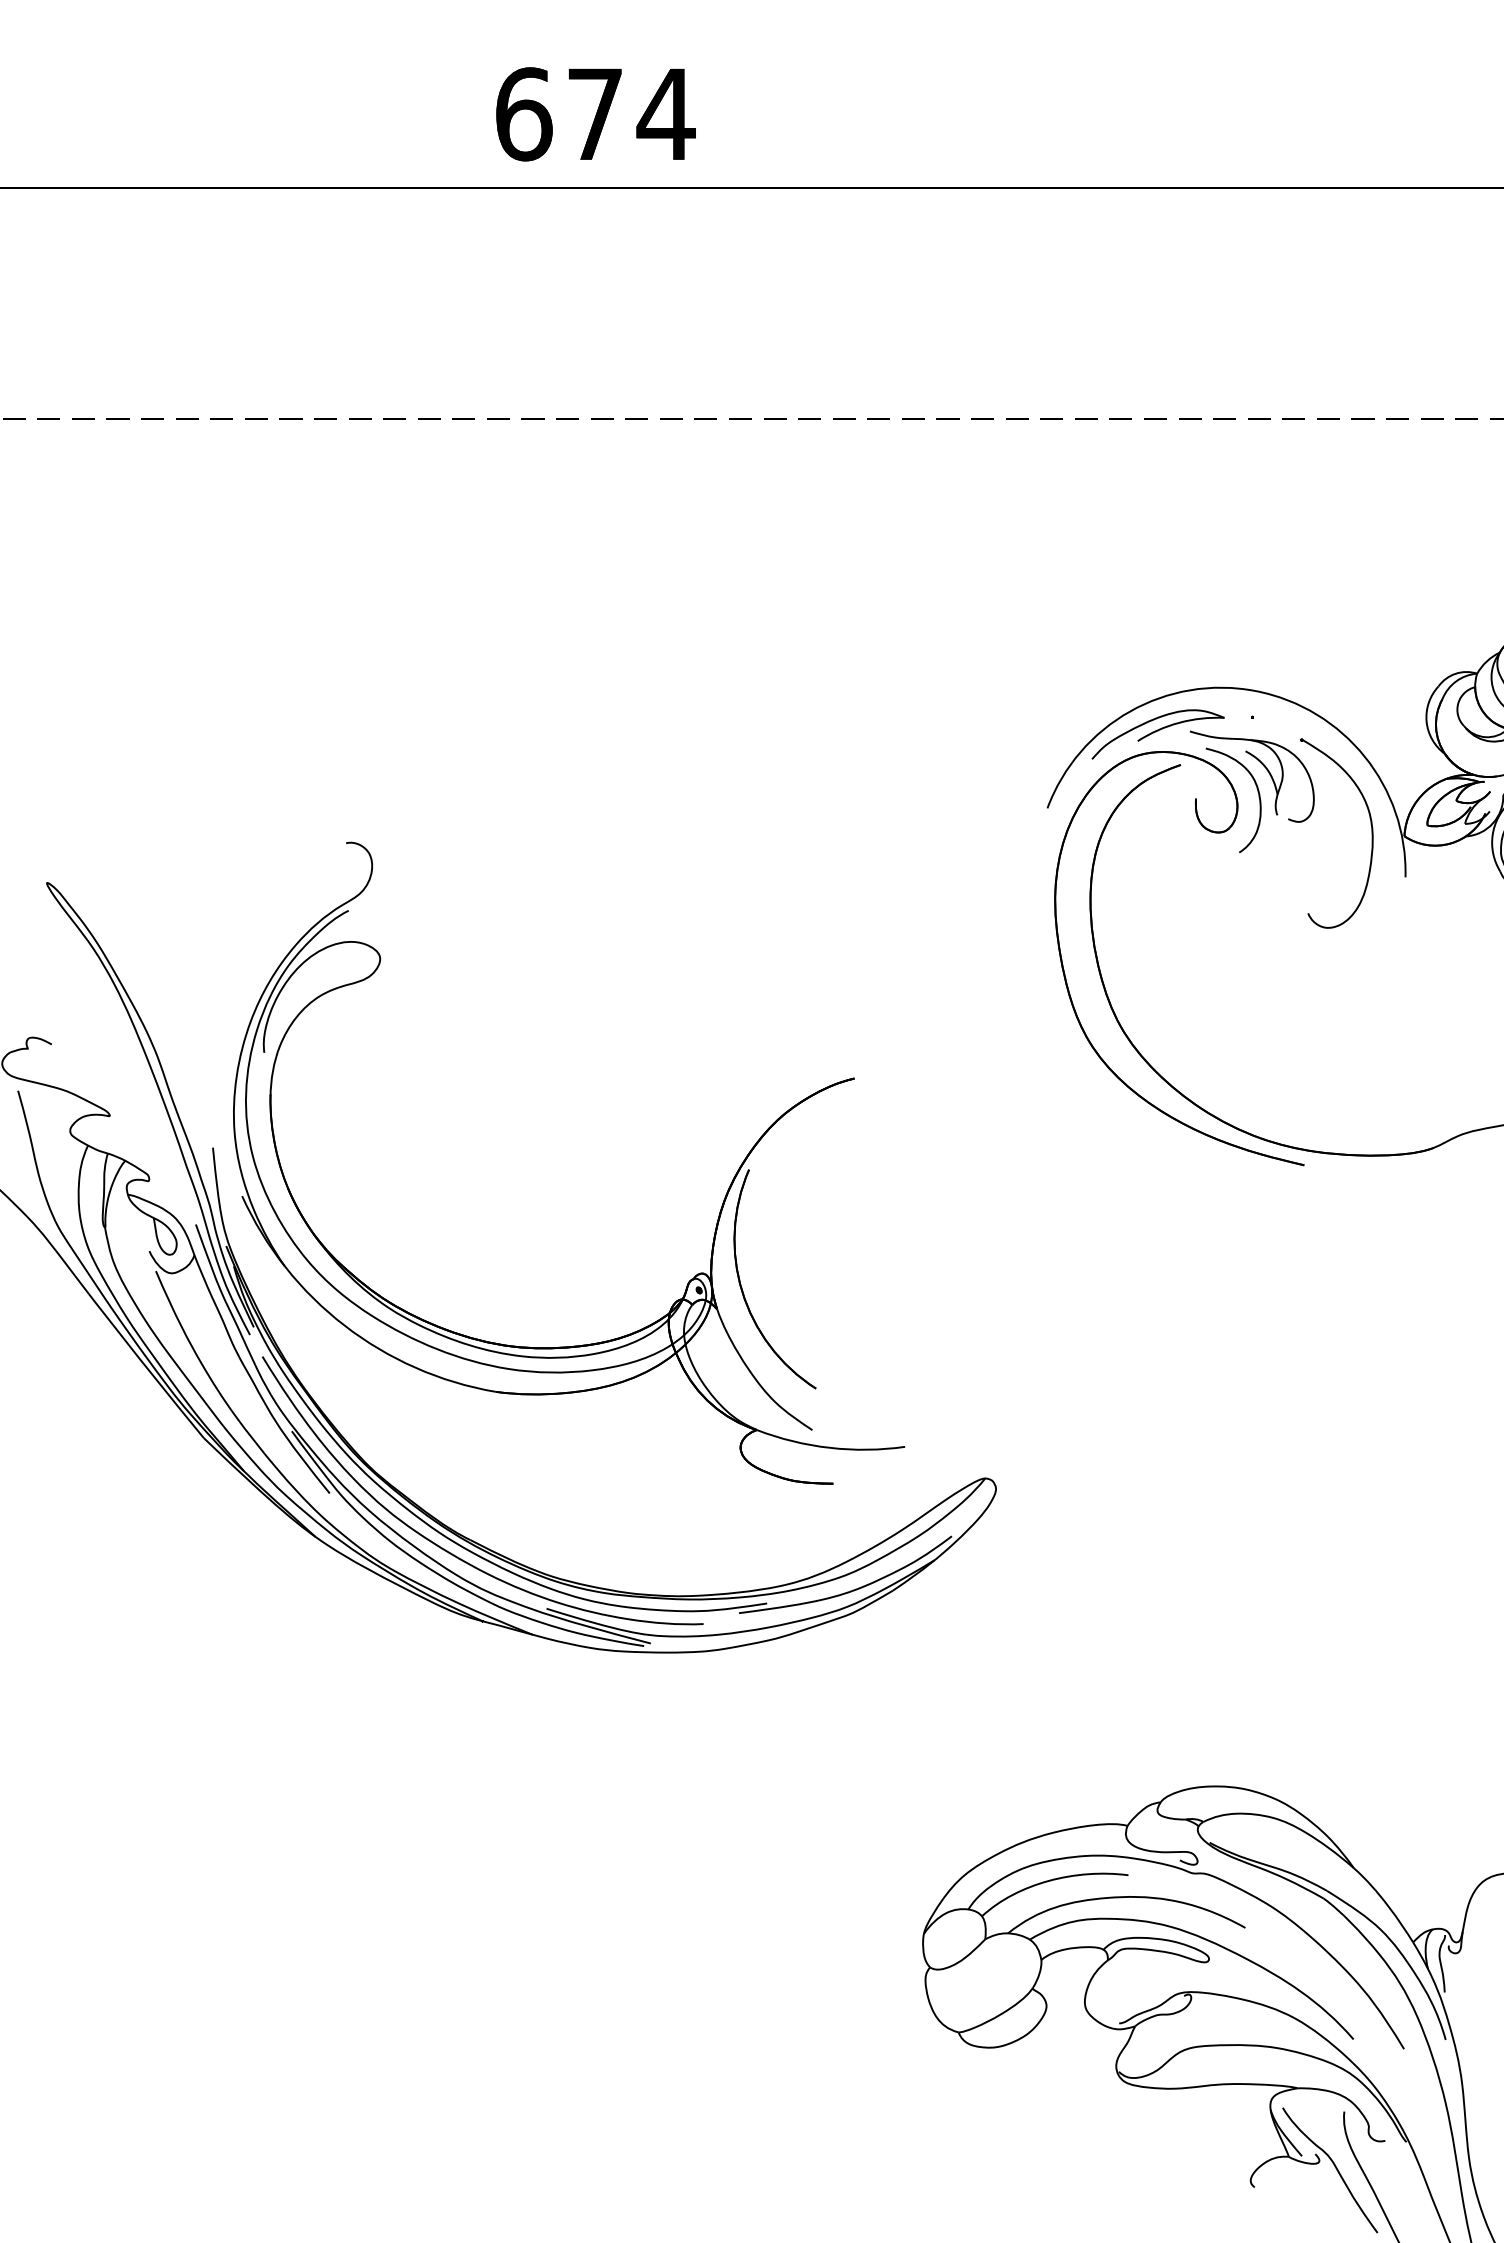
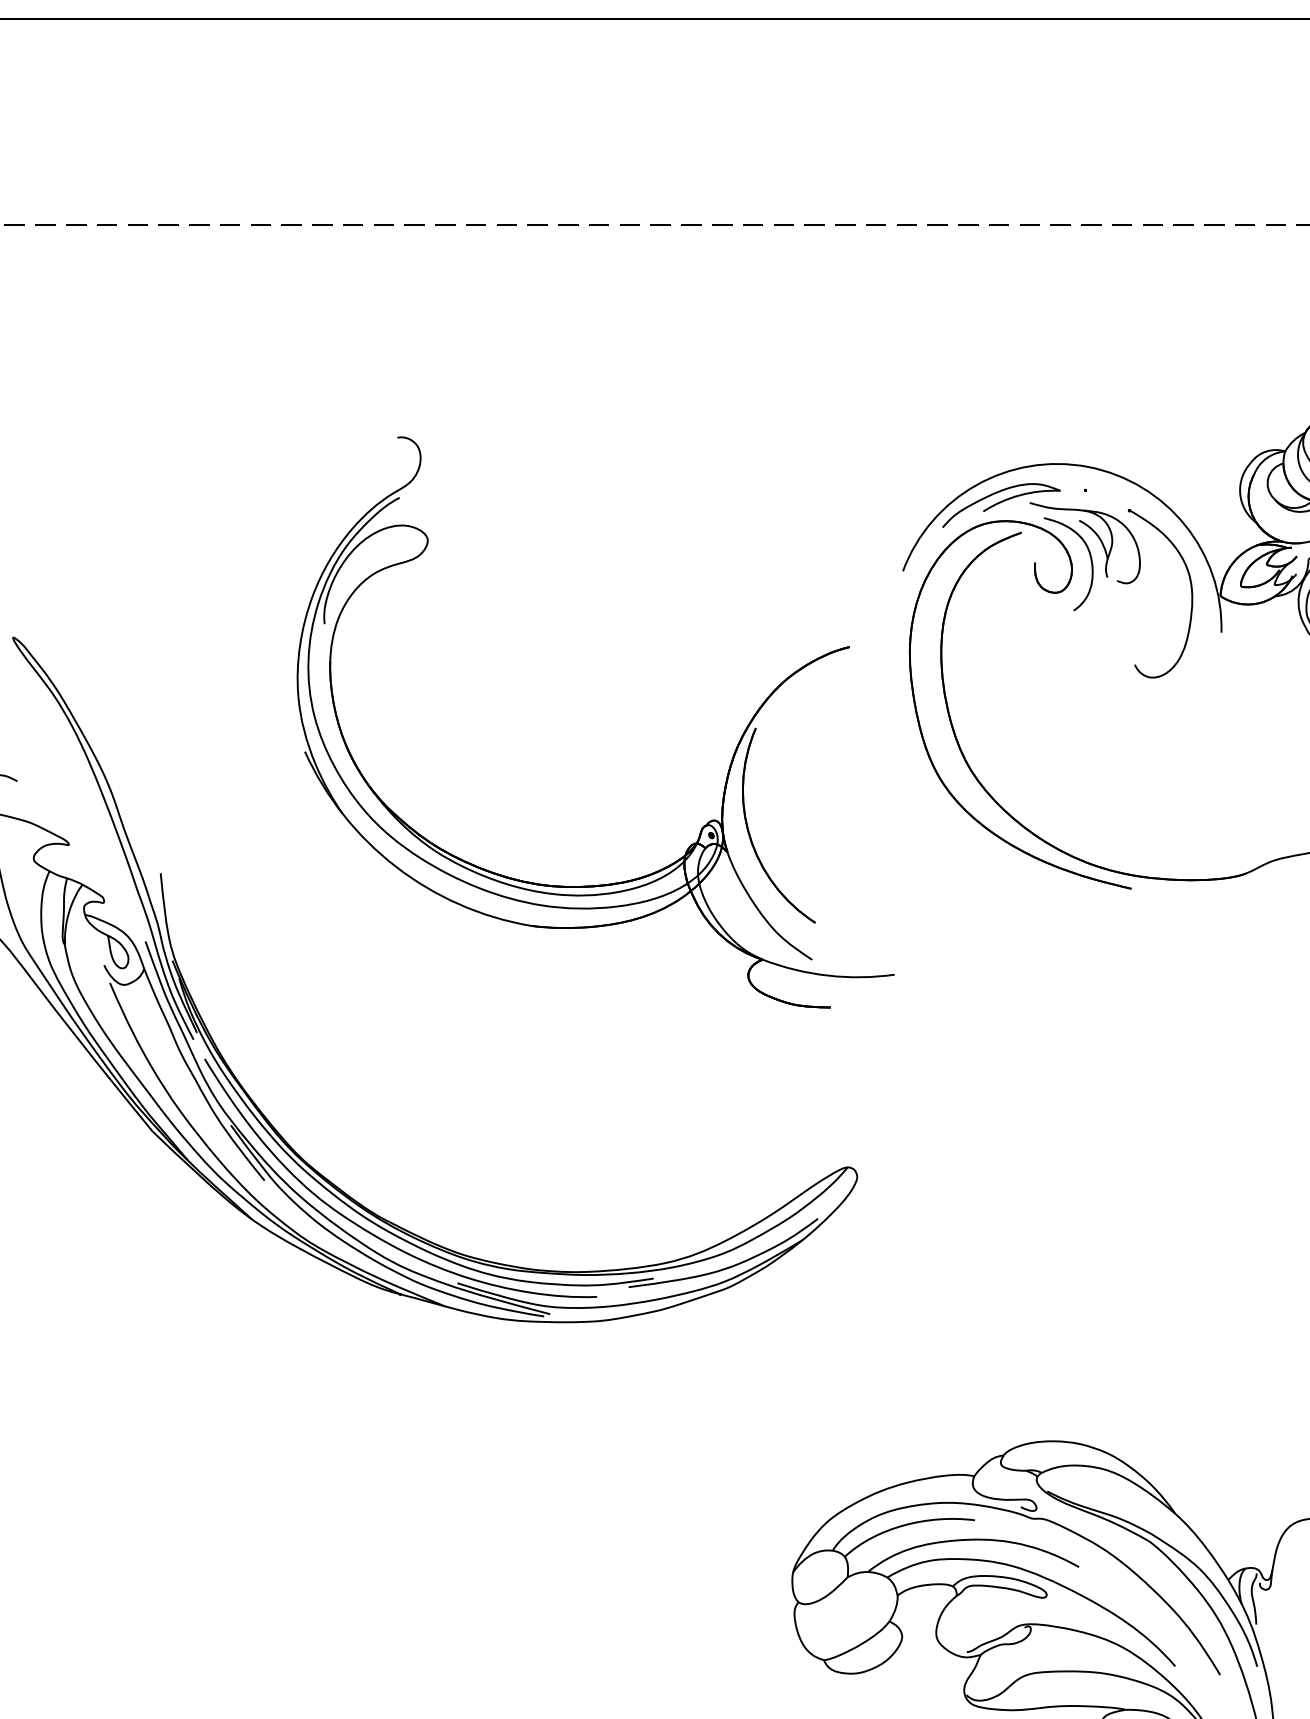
part: (719, 1211) -> (729, 765), moved

